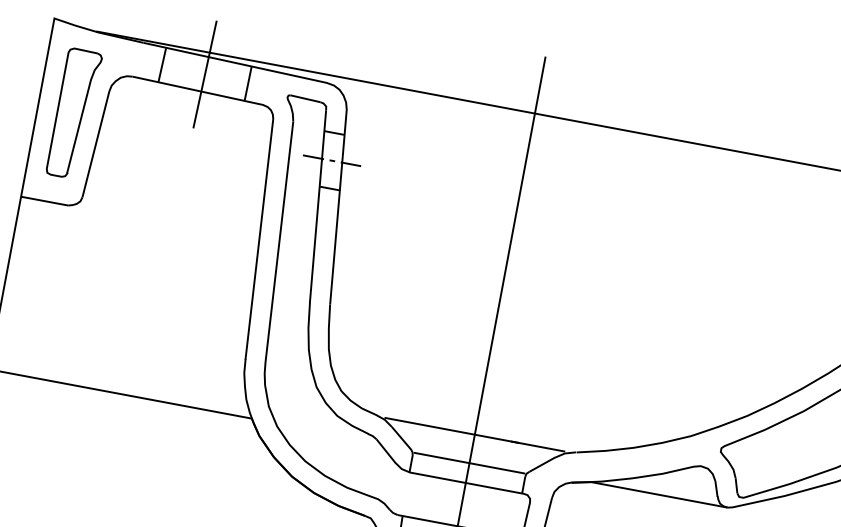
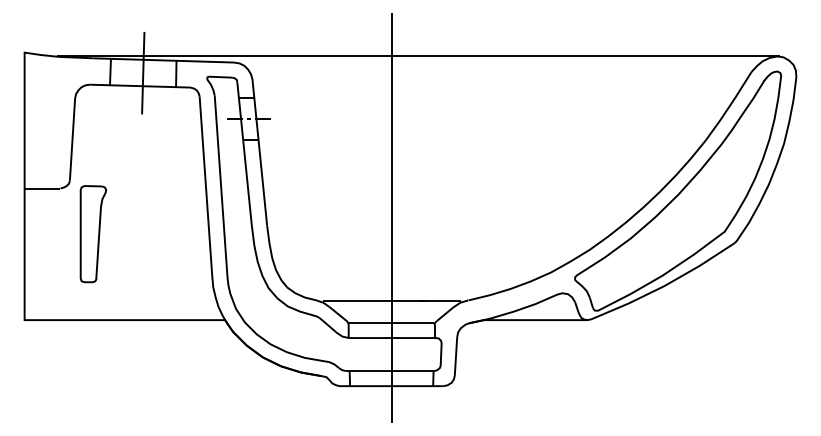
part: (73, 114) -> (92, 234), moved

